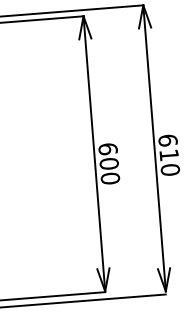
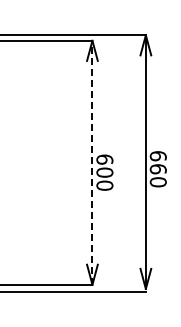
line: (94, 153) -> (92, 162), solid -> dashed
text: (168, 155) -> (157, 169), 610 -> 660

